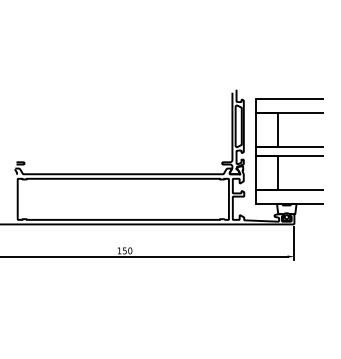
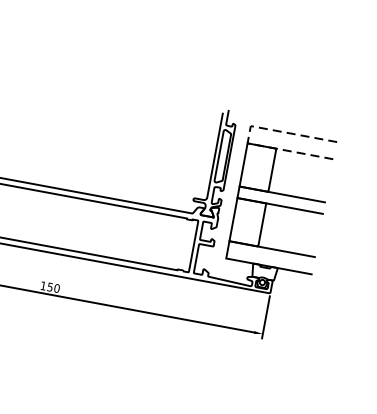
line: (255, 105) -> (249, 134), solid -> dashed

